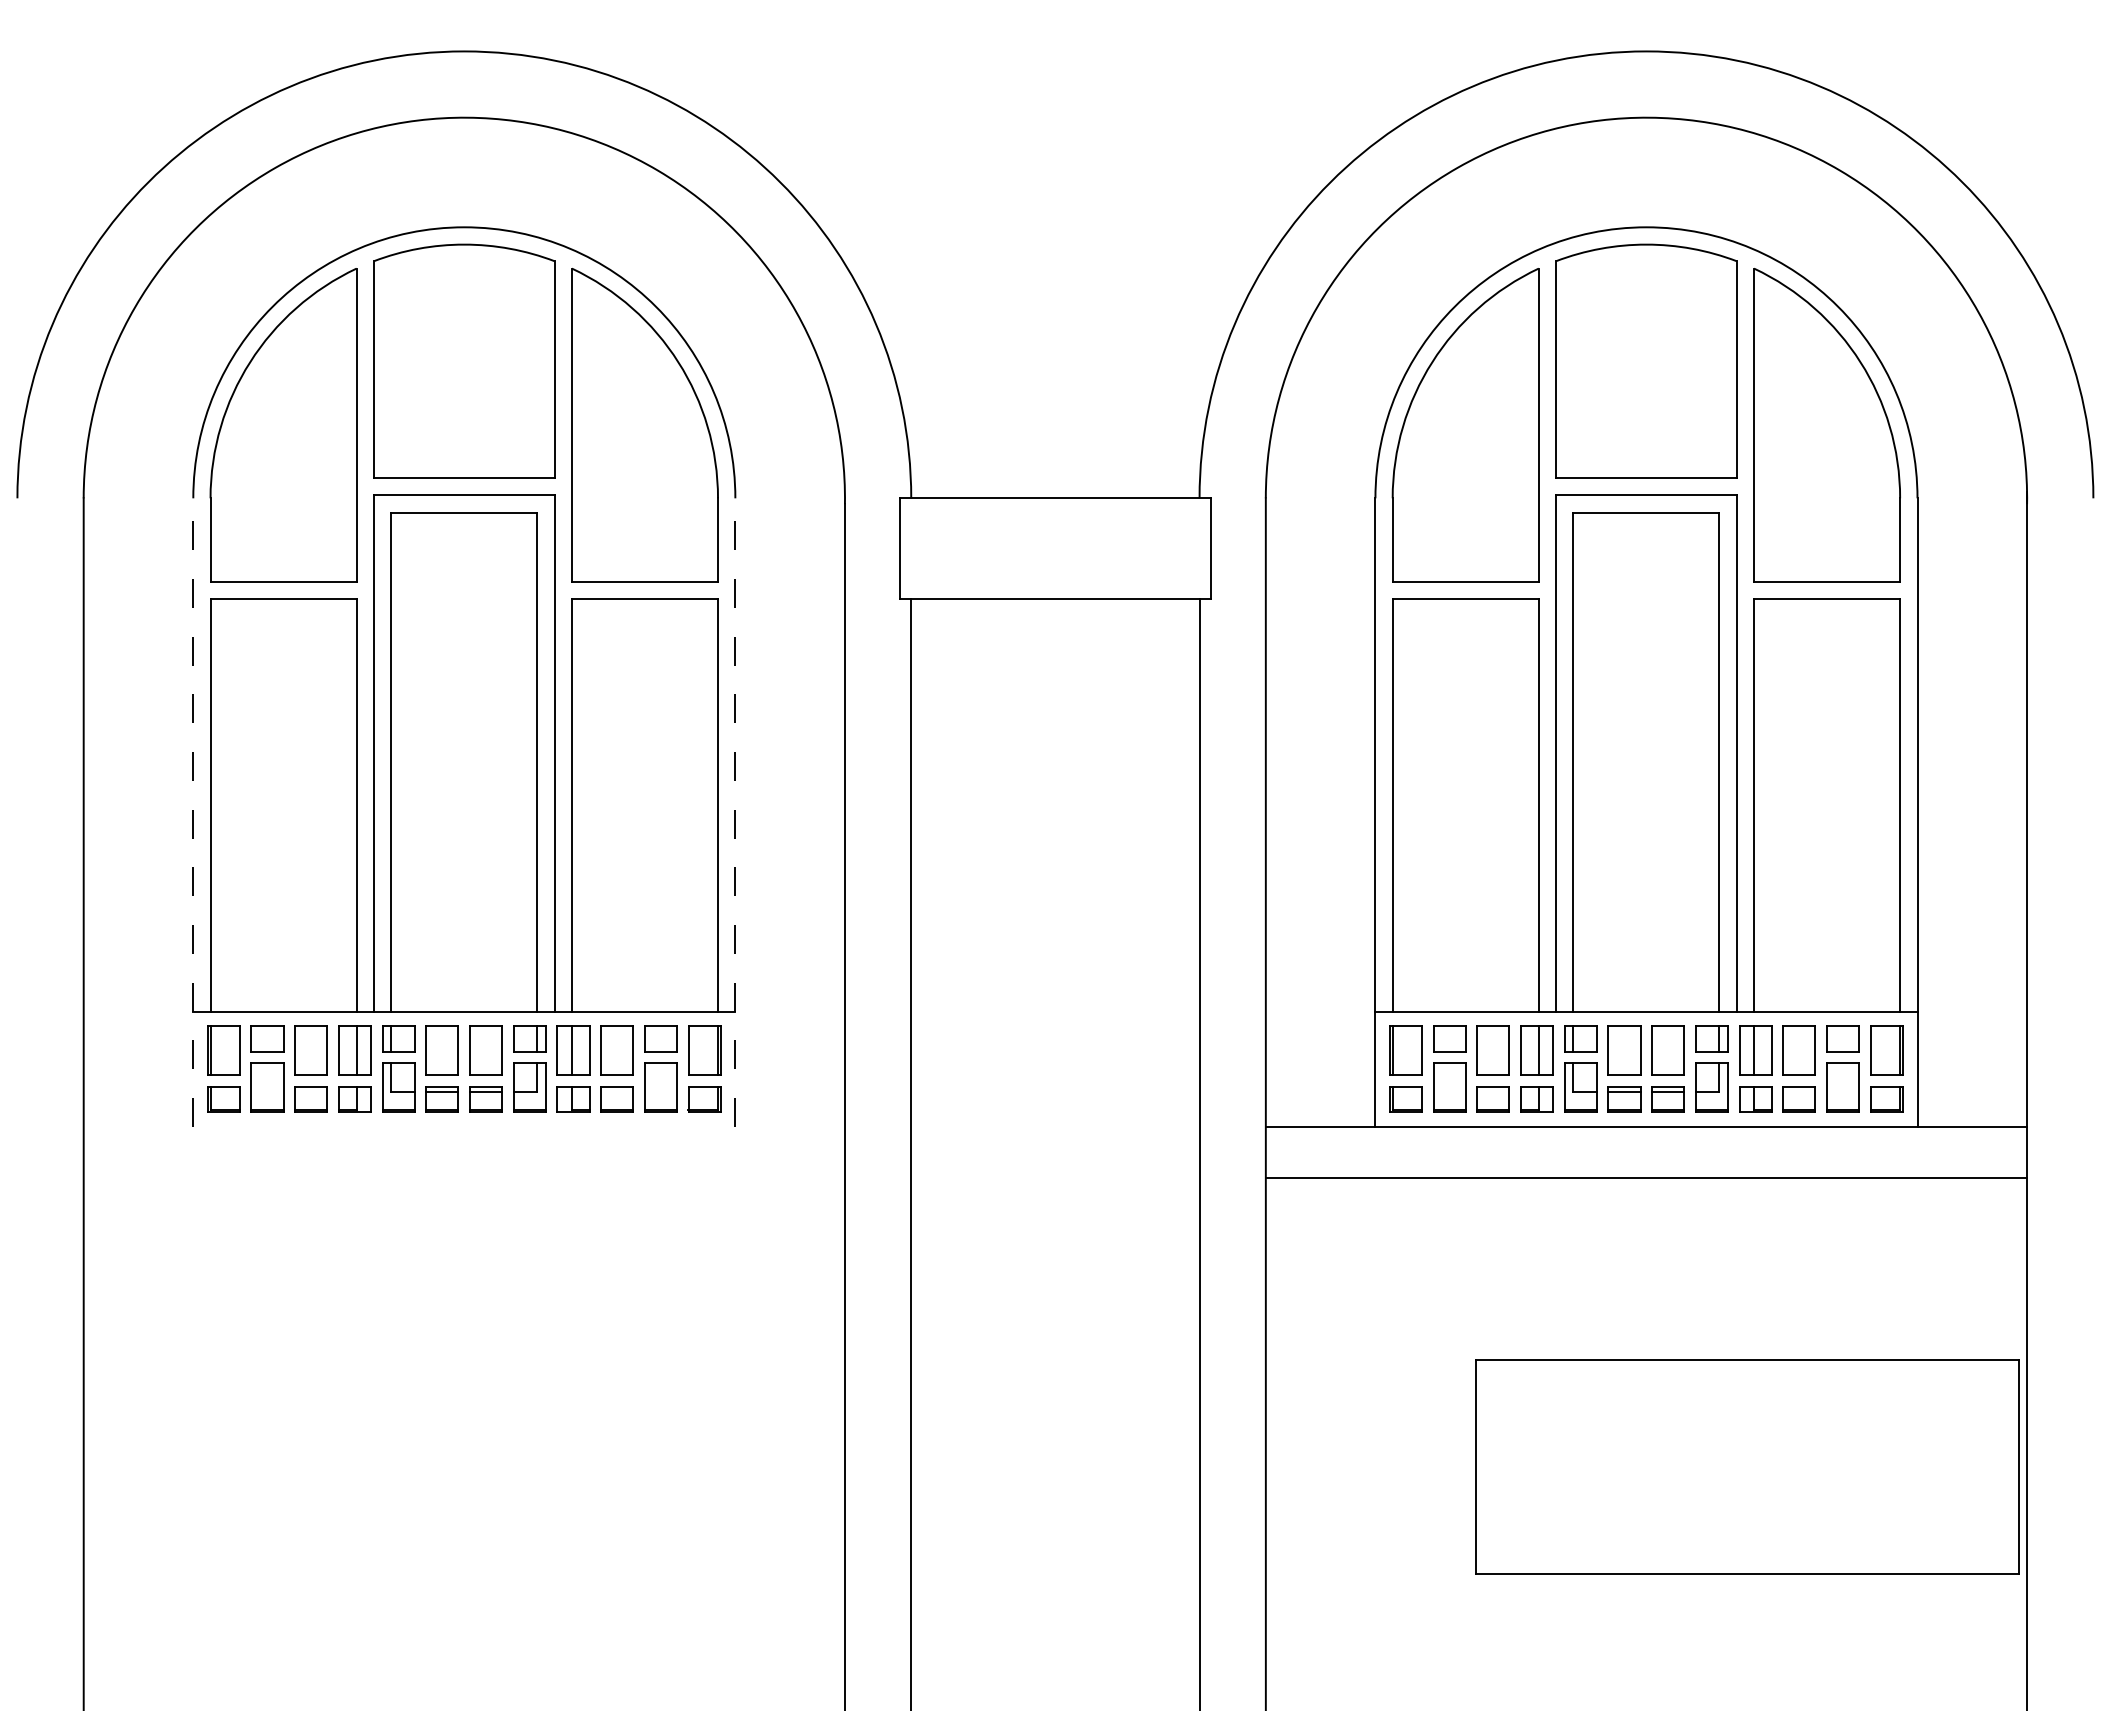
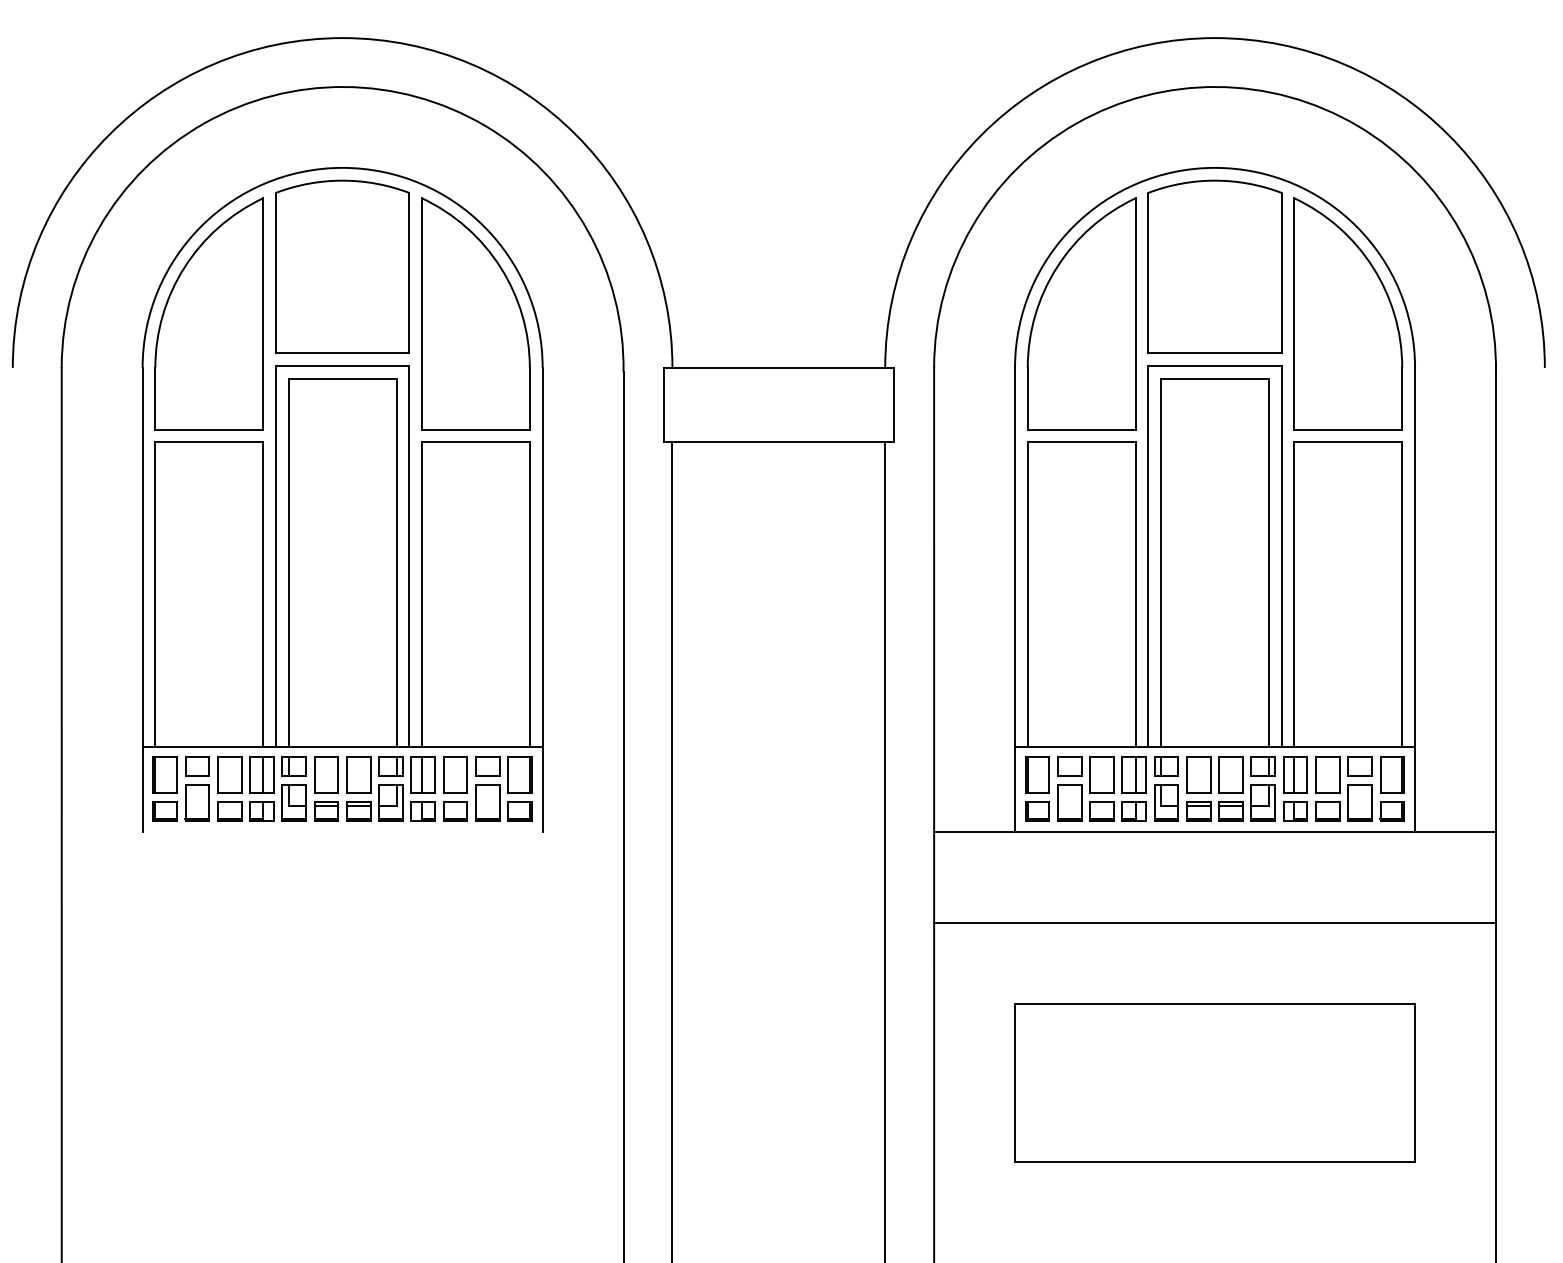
line: (193, 812) -> (142, 599), dashed -> solid
line: (735, 812) -> (542, 599), dashed -> solid
line: (1646, 1177) -> (1215, 923), moved
part: (1747, 1466) -> (1215, 1082), moved

